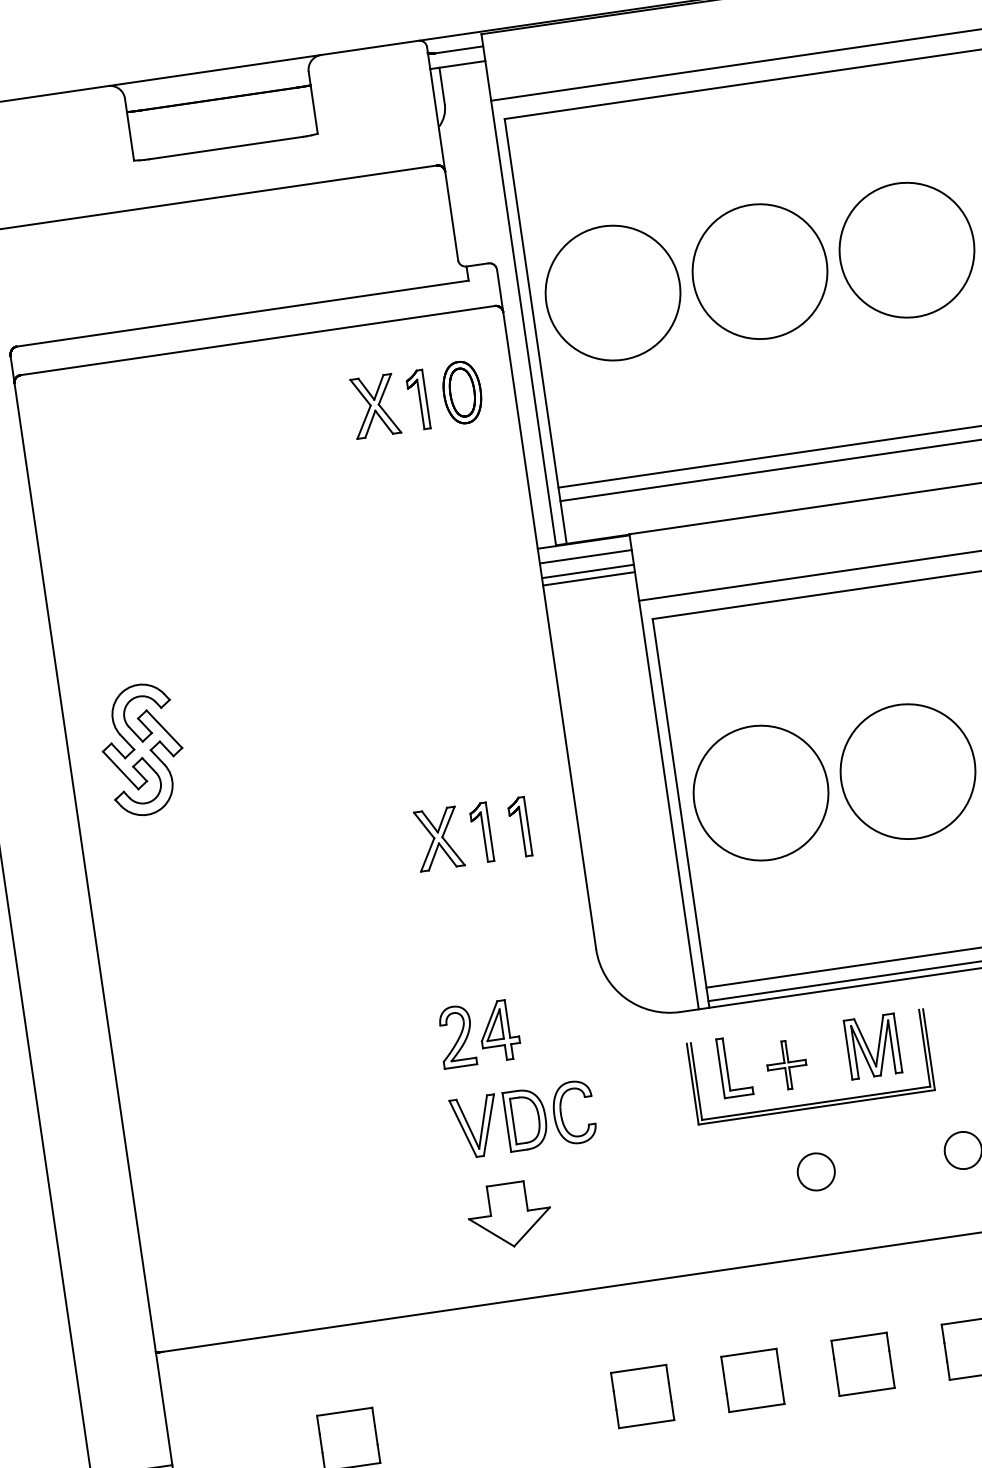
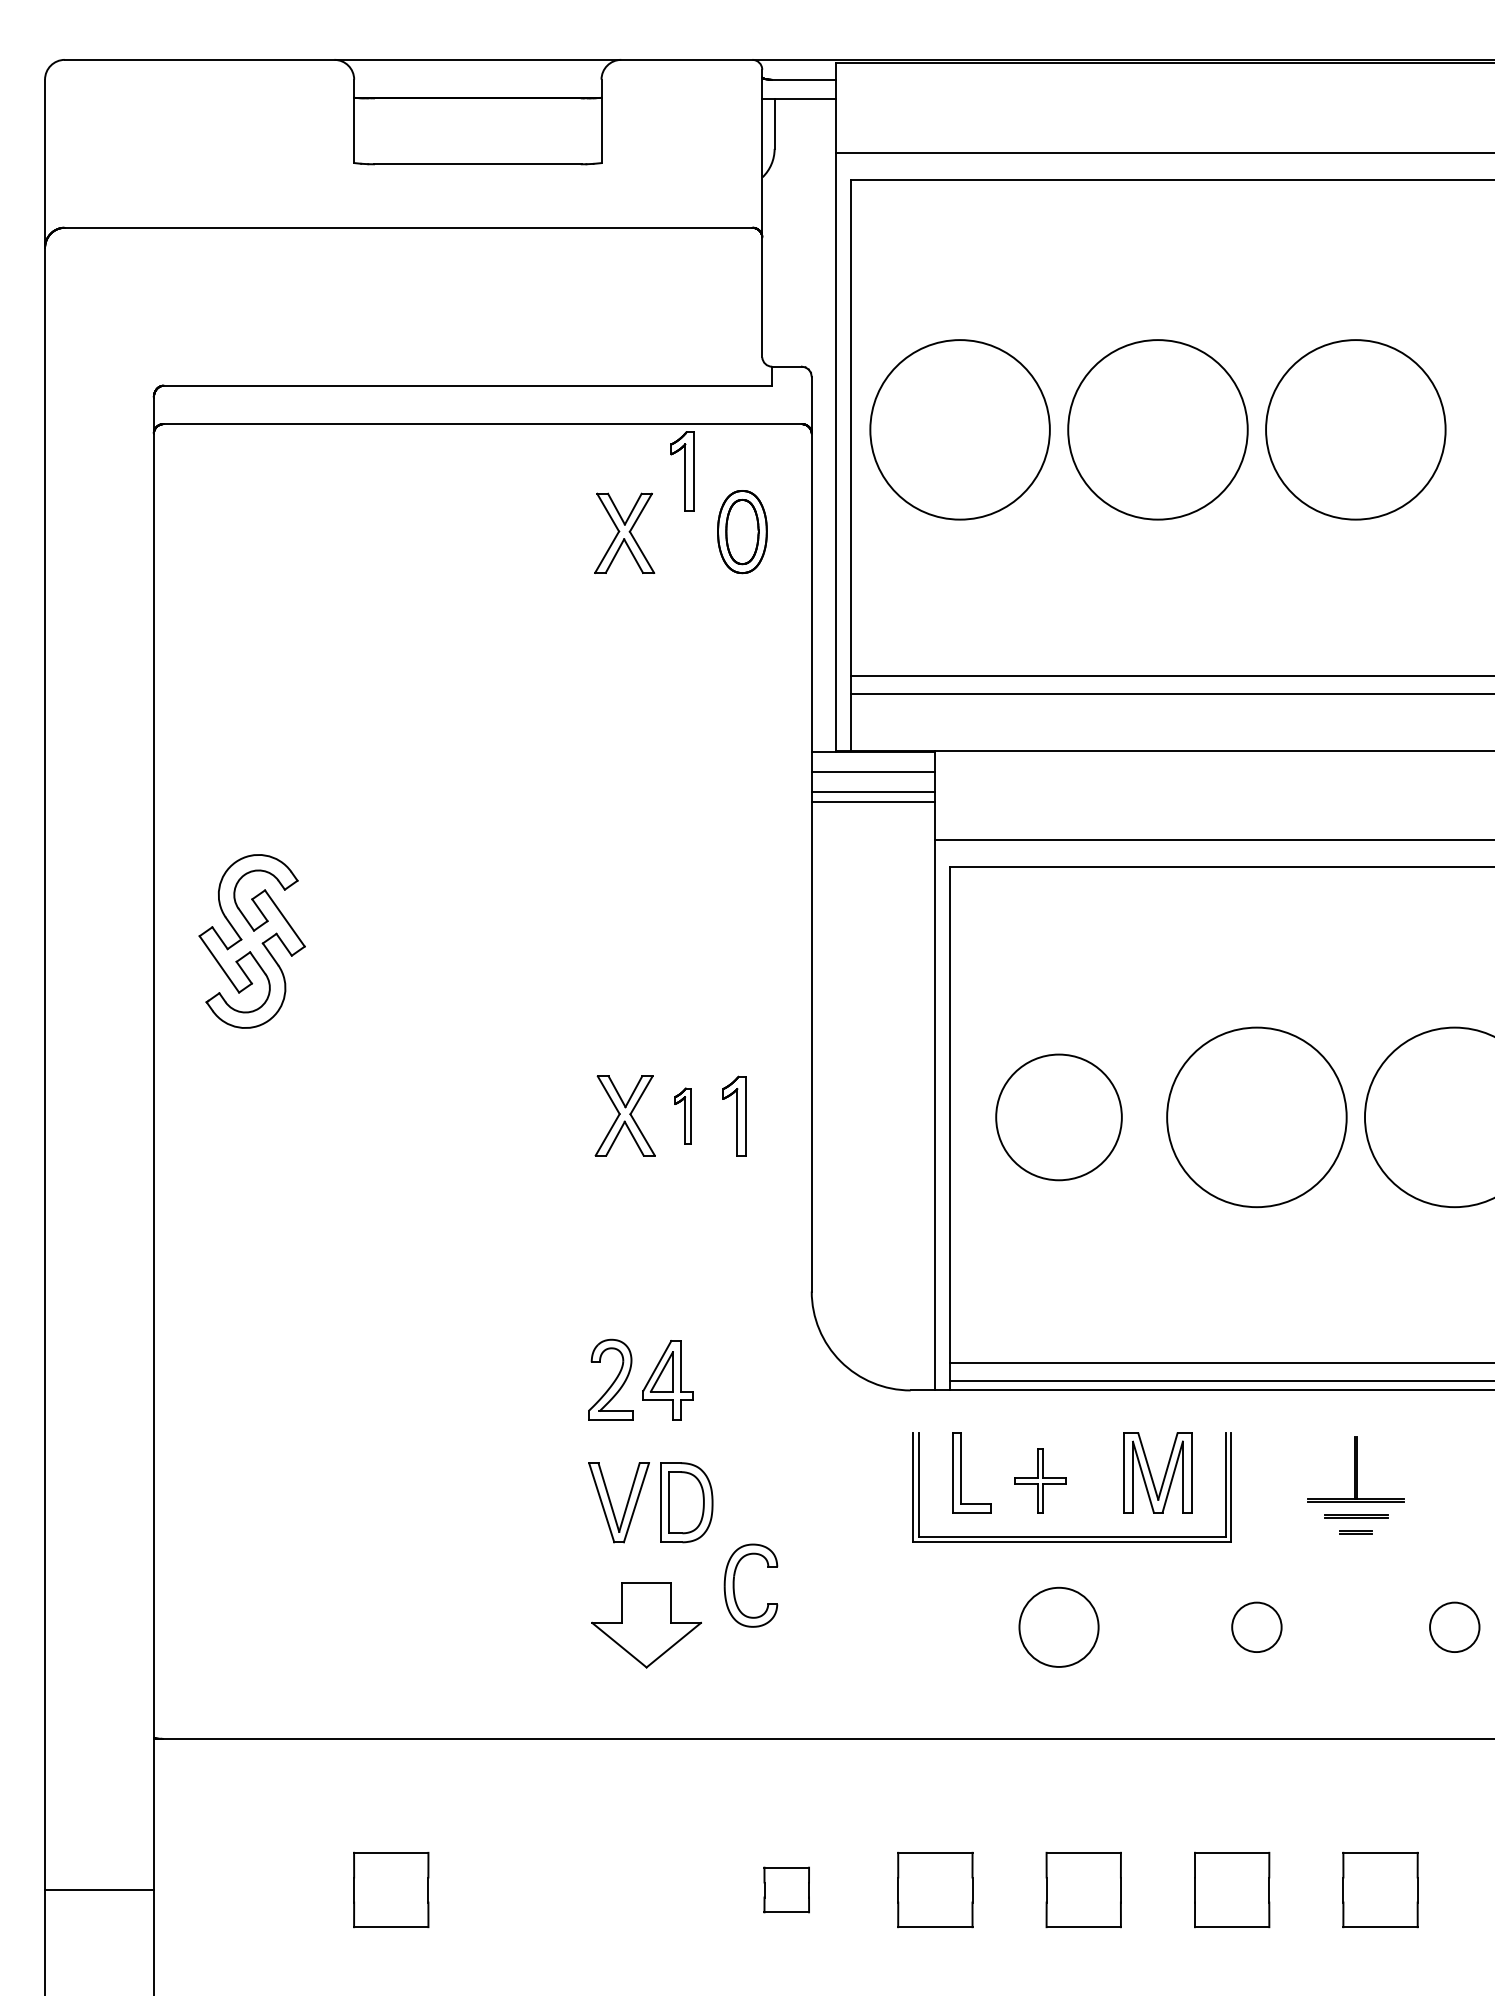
part: (418, 400) -> (682, 471), moved
circle: (760, 793) -> (1058, 1117), size x0.7
part: (481, 832) -> (682, 1115), size x0.7
part: (561, 1114) -> (734, 1585), moved
circle: (815, 1172) -> (1058, 1627), size x1.6
part: (642, 1396) -> (786, 1889), size x0.6

